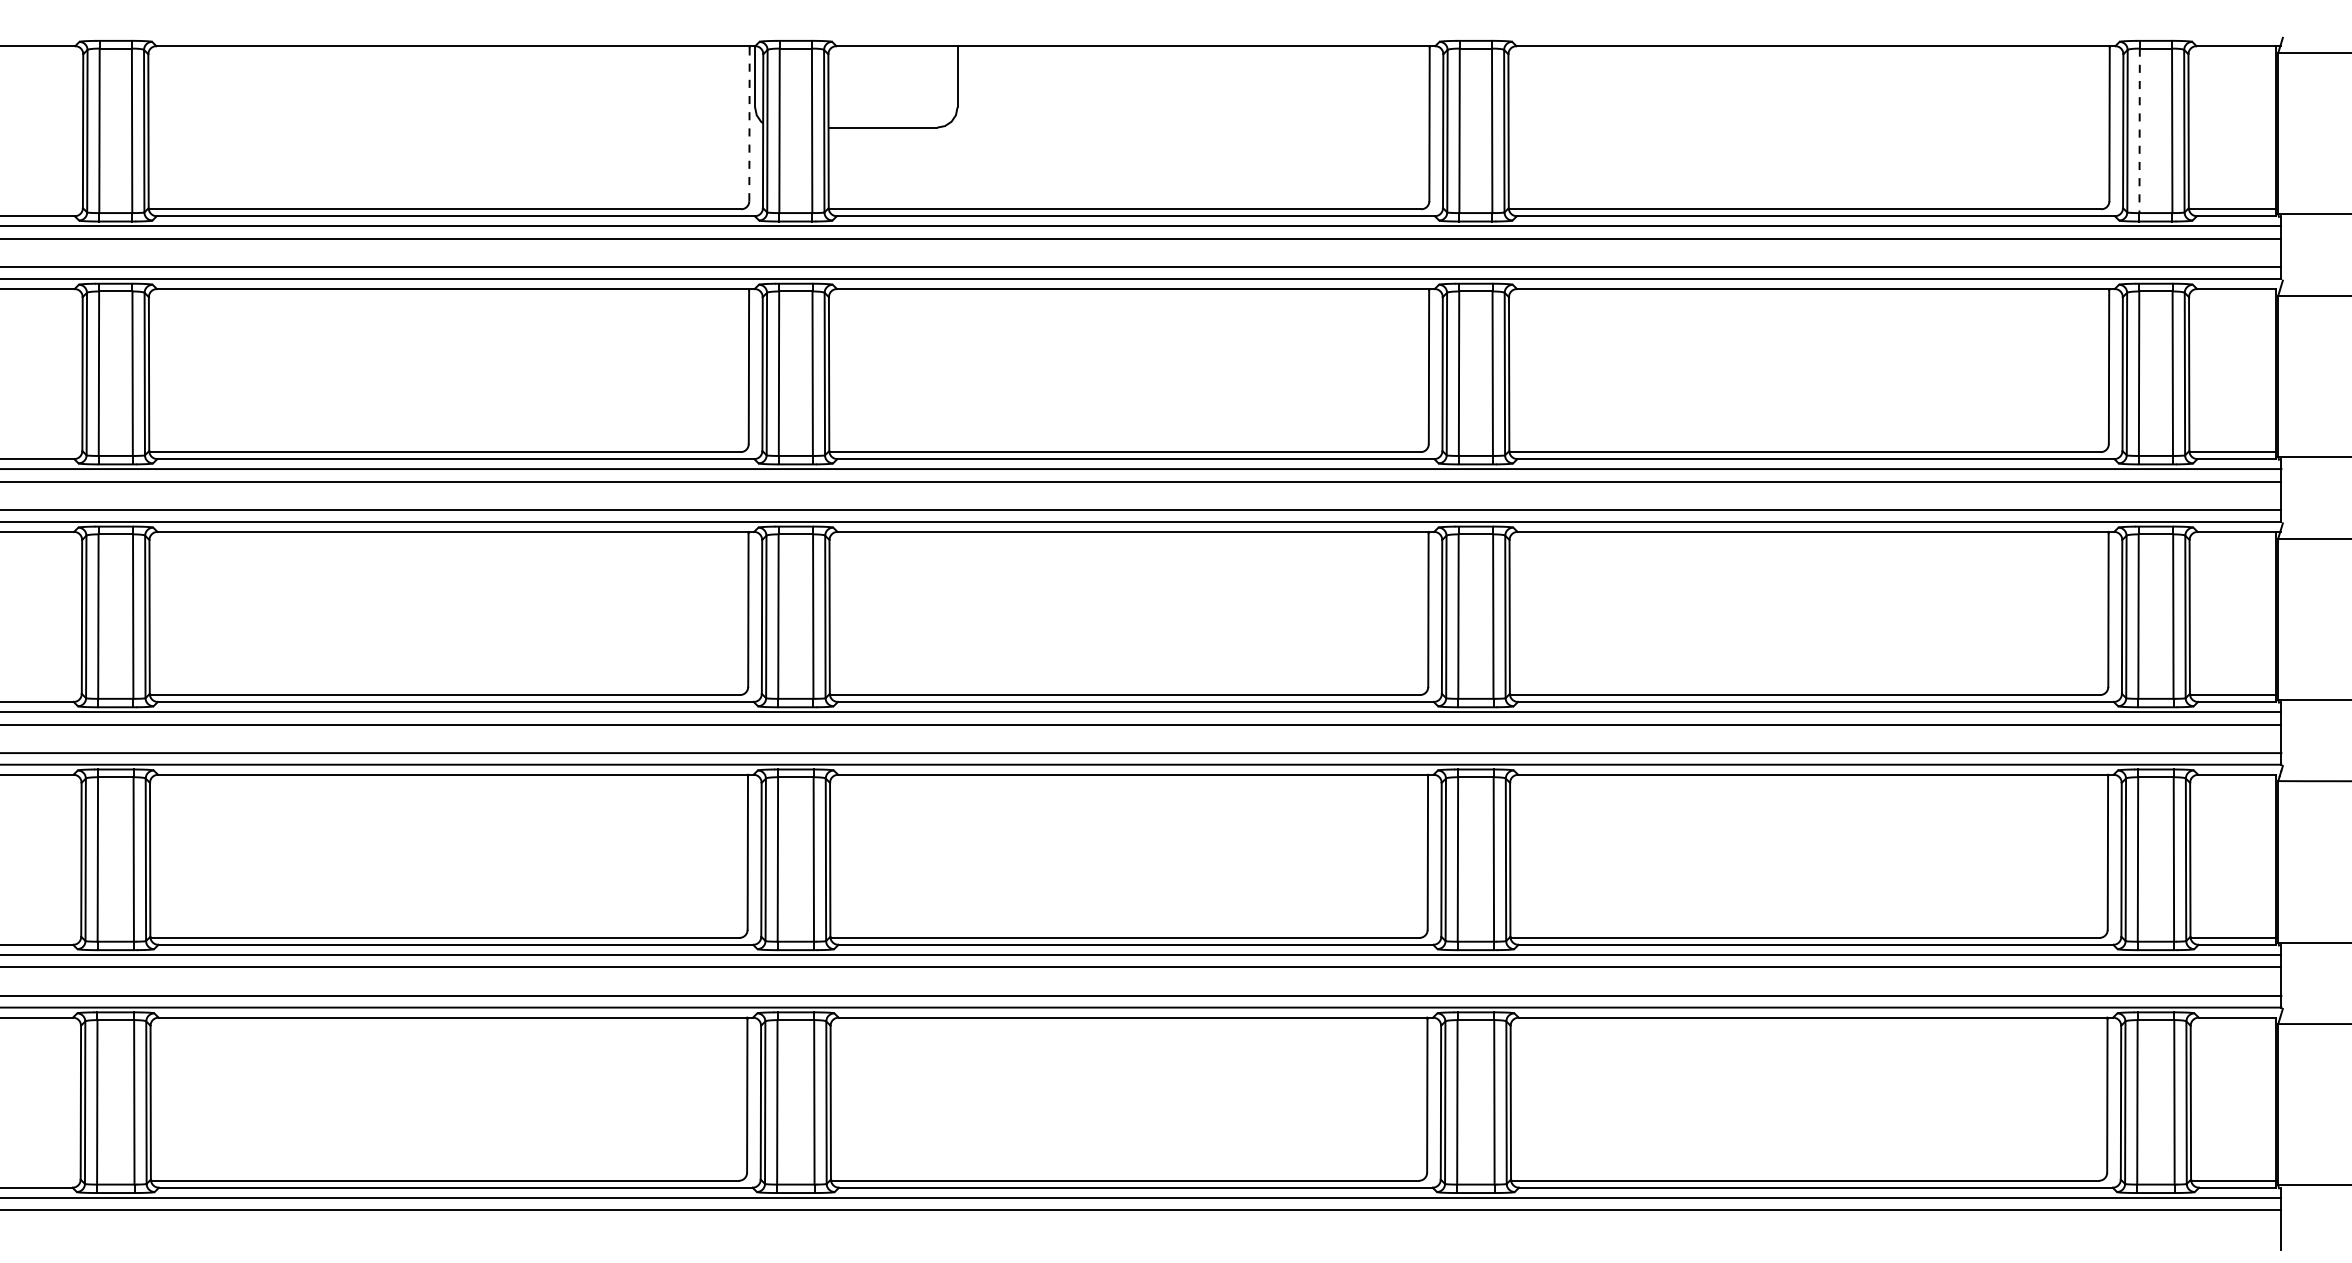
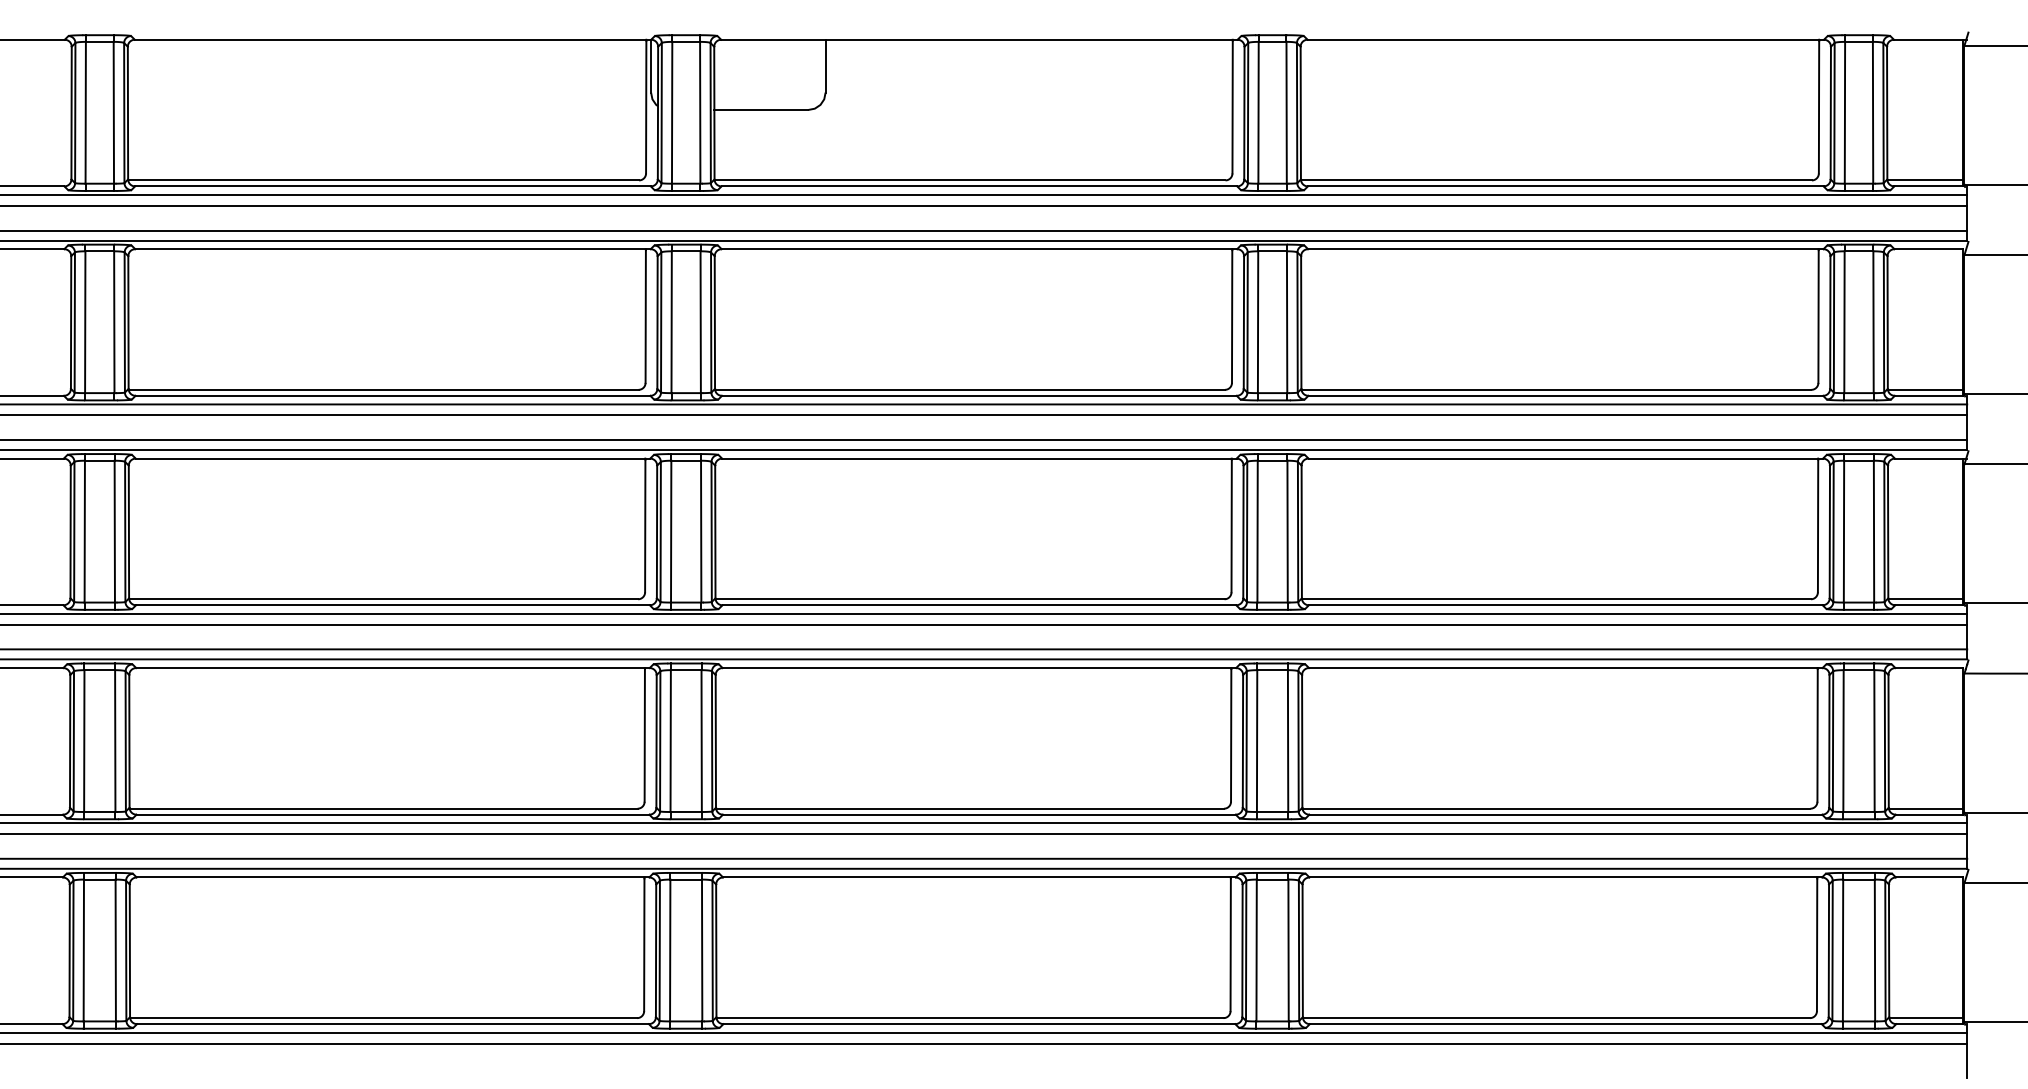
line: (749, 124) -> (646, 107), dashed -> solid
line: (2139, 131) -> (1844, 113), dashed -> solid

